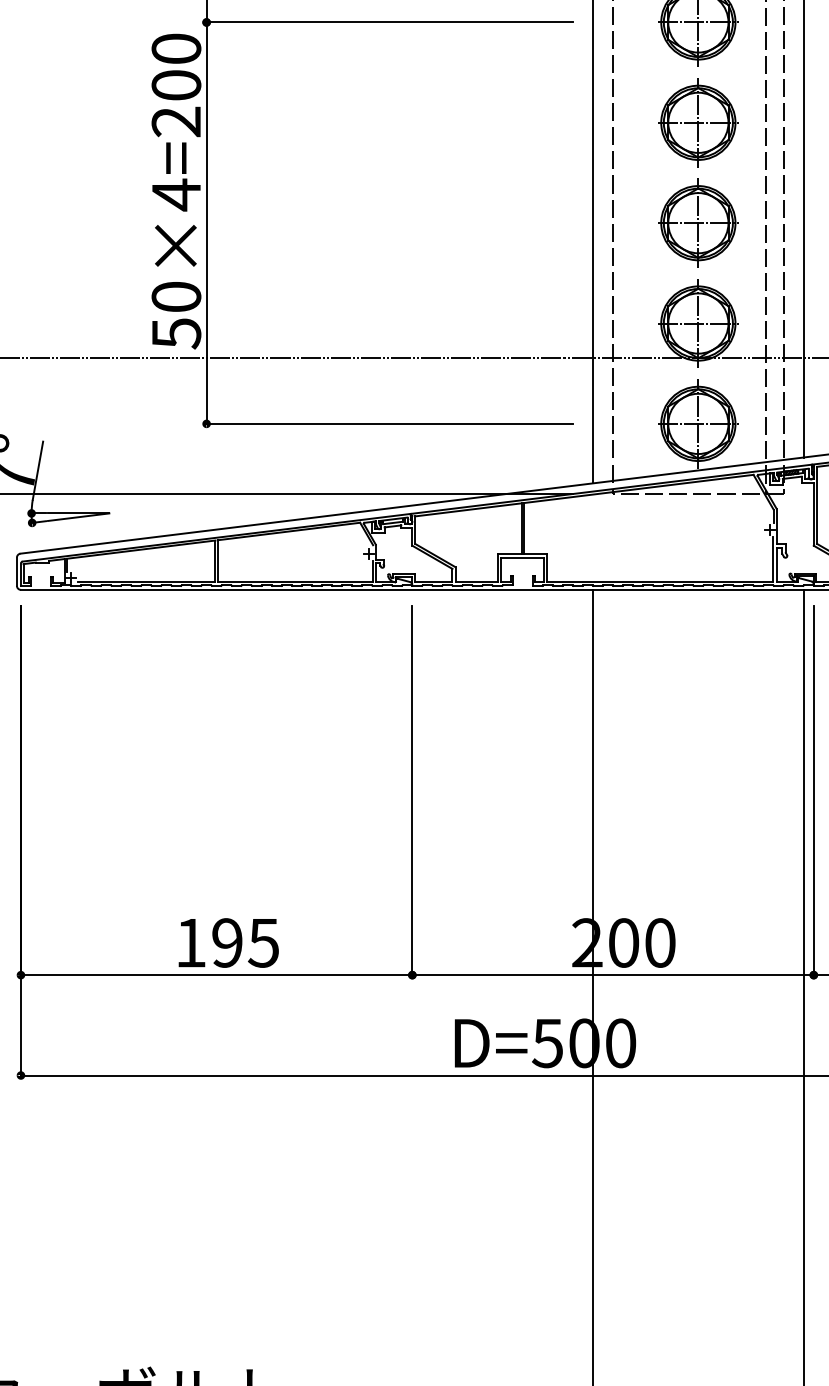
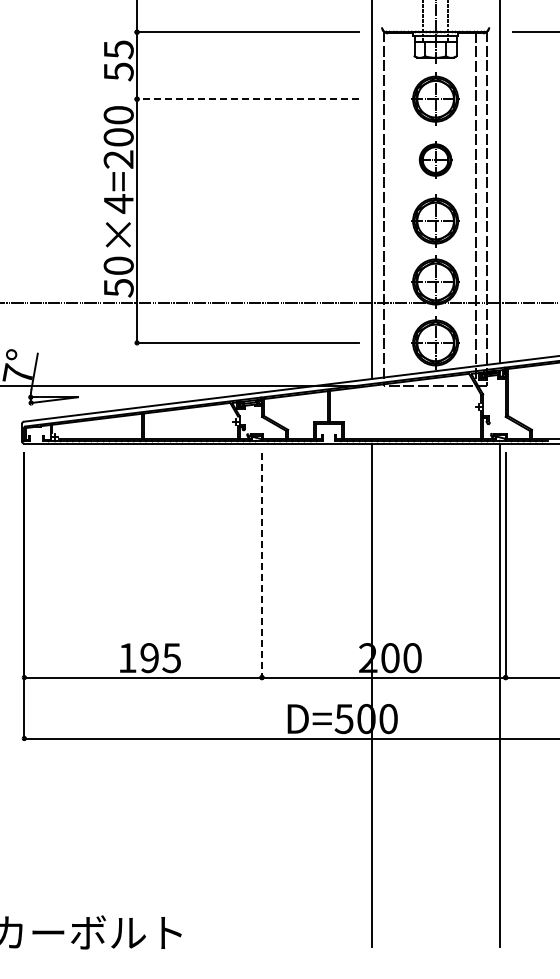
line: (388, 22) -> (247, 99), solid -> dashed
part: (698, 121) -> (435, 159), size x0.7
line: (411, 792) -> (261, 566), solid -> dashed

